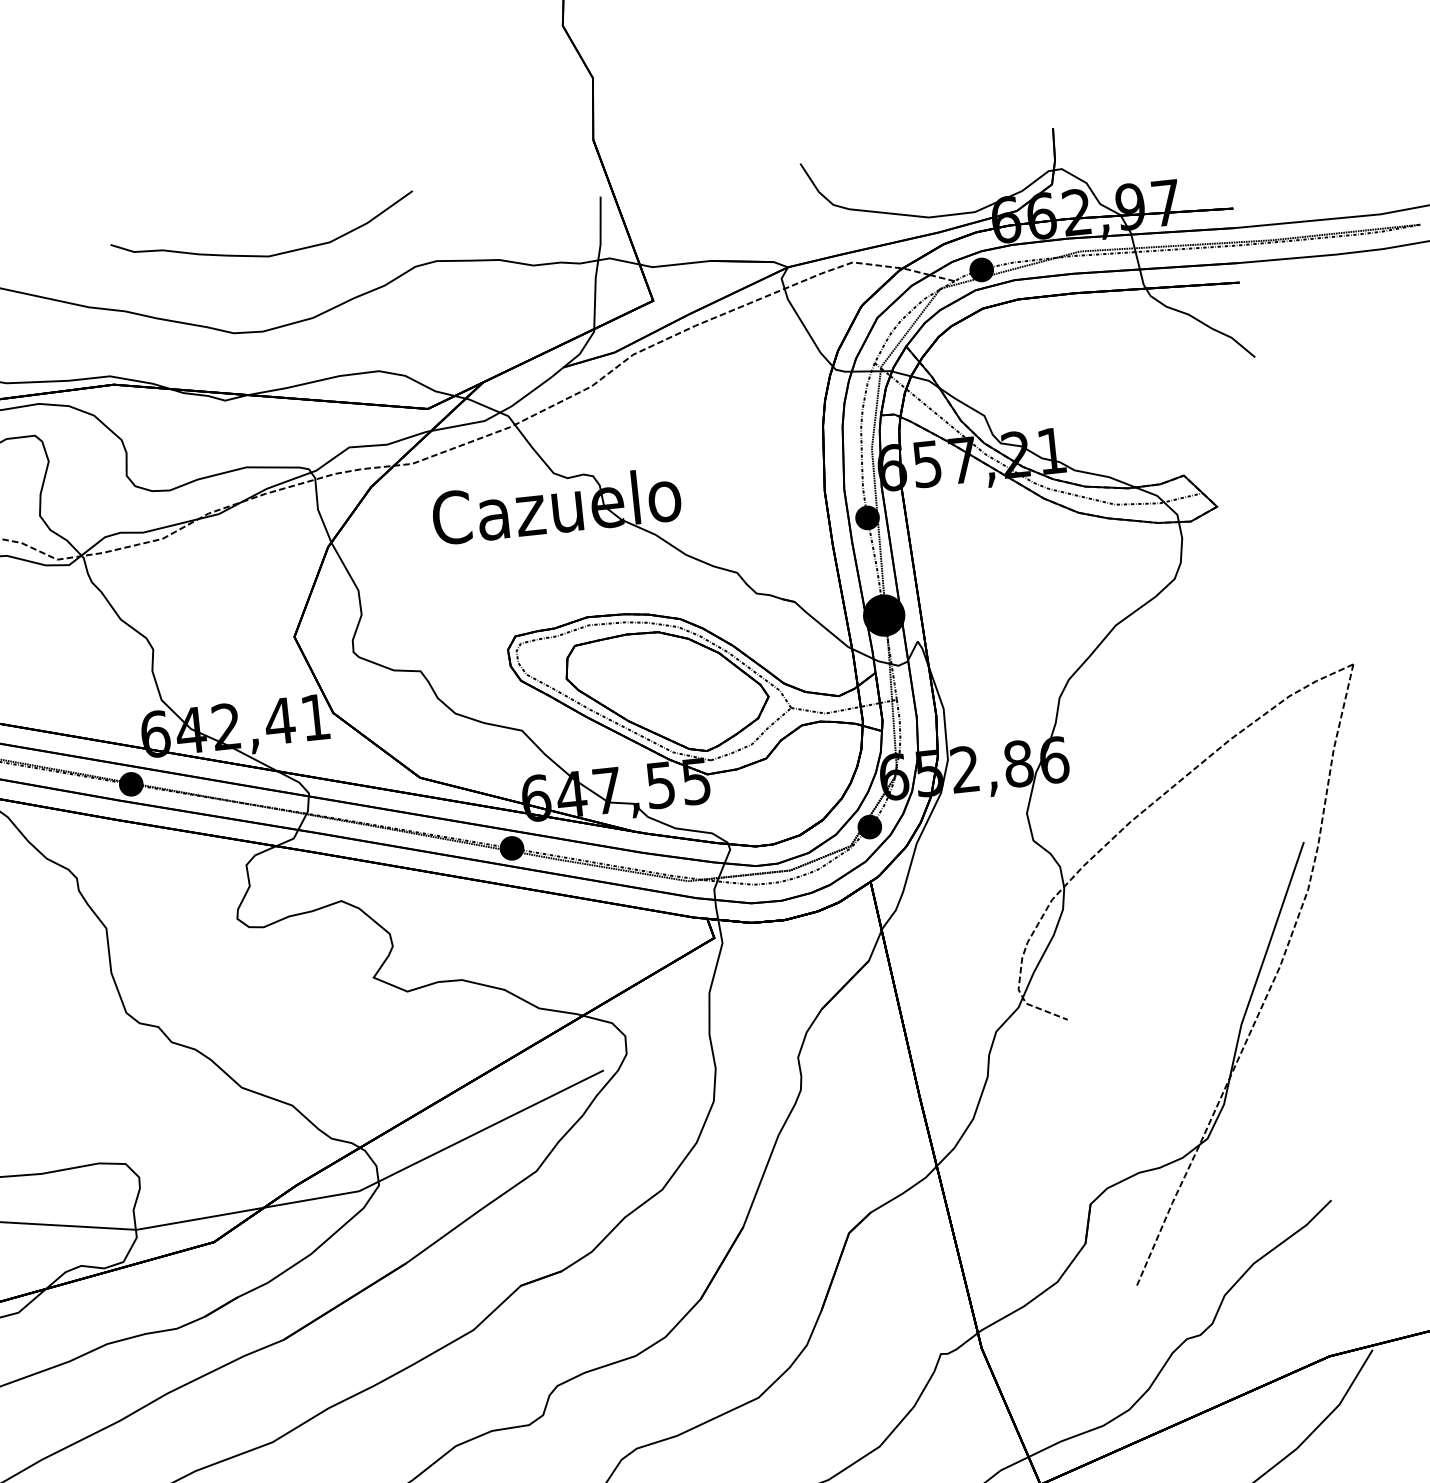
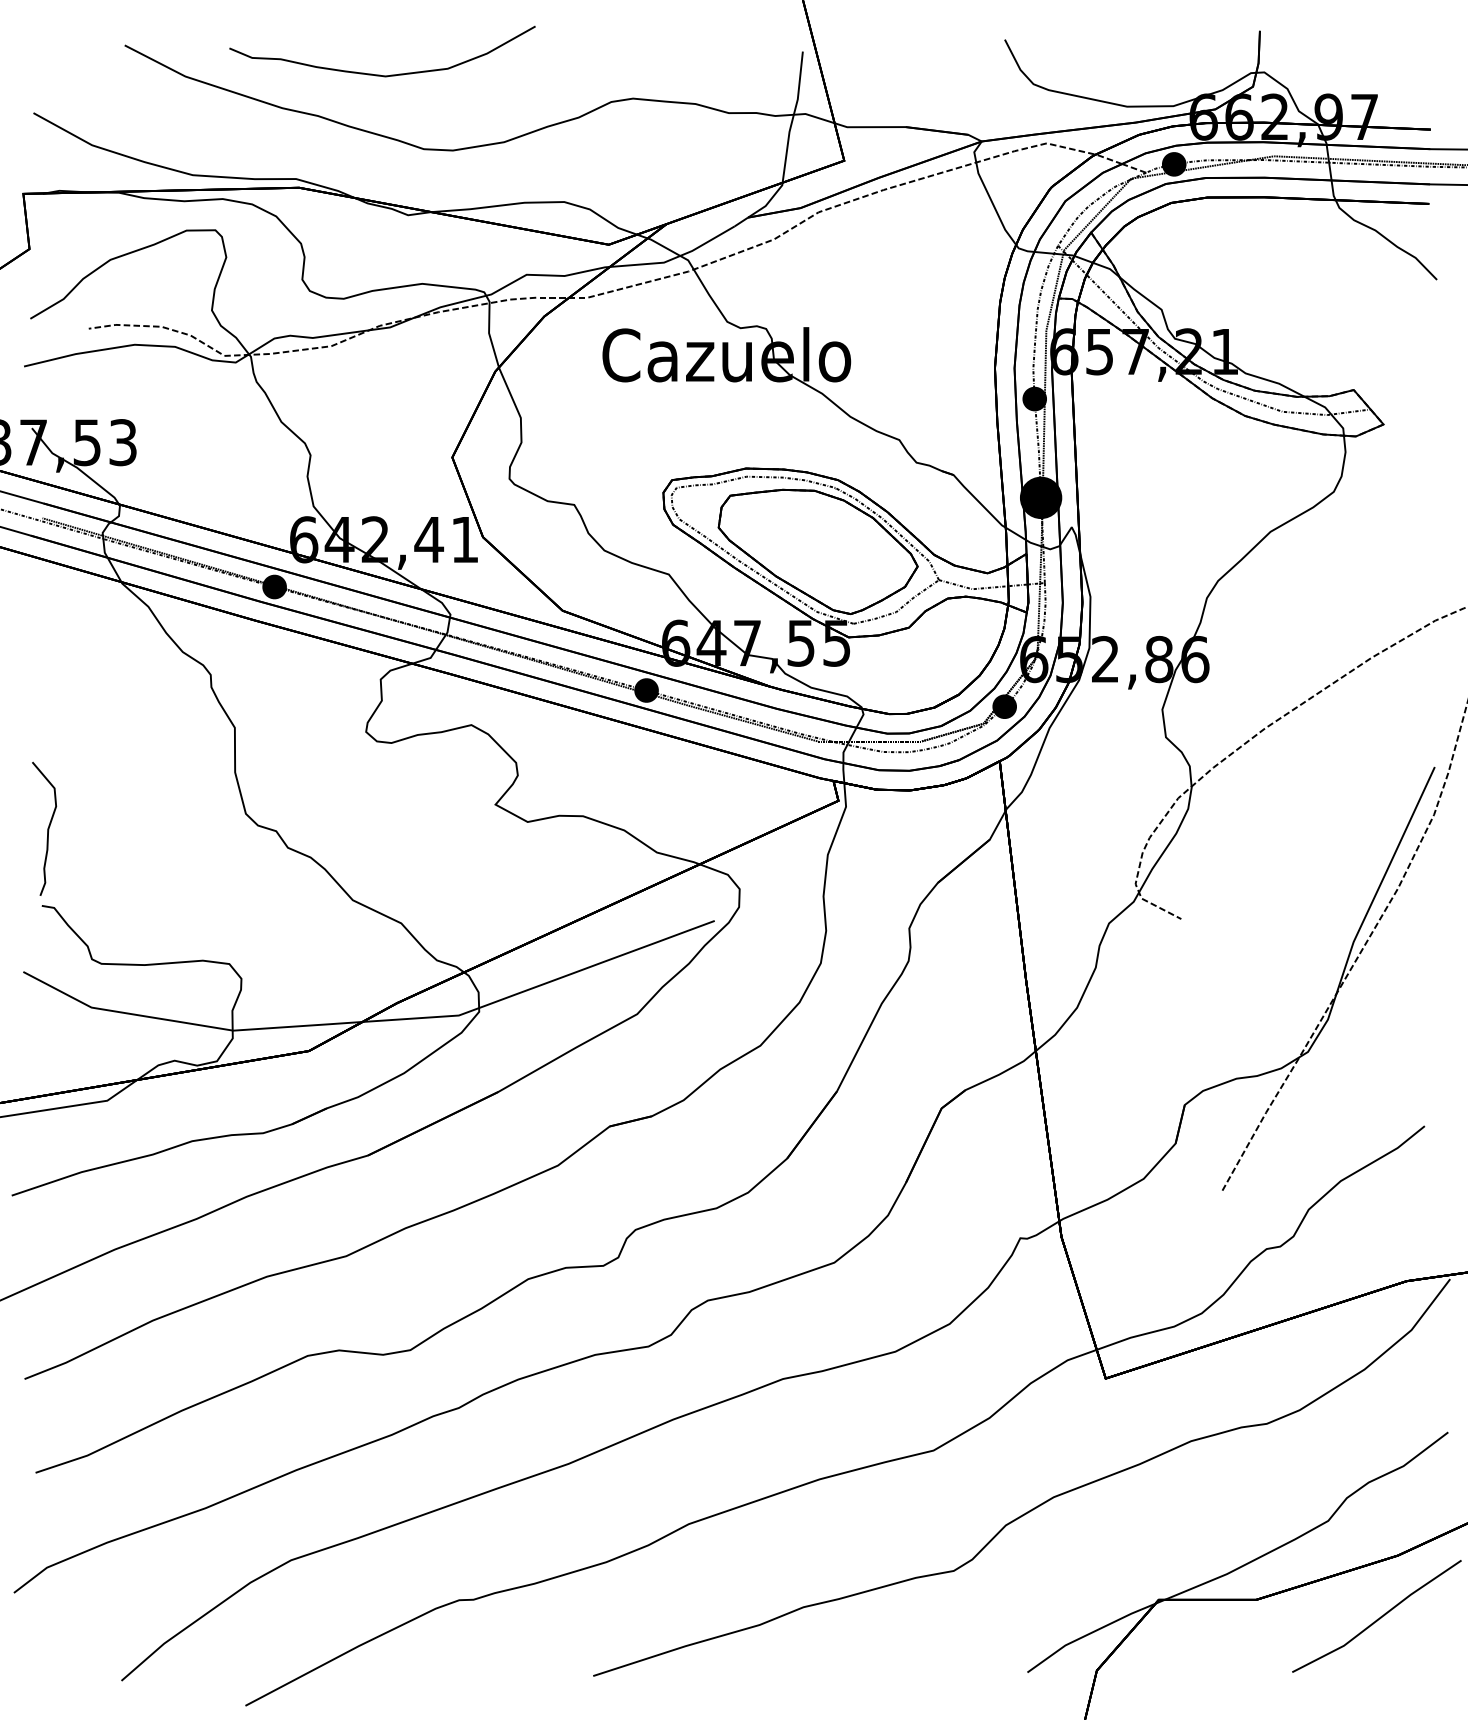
curve: (263, 255) -> (380, 74), moved

